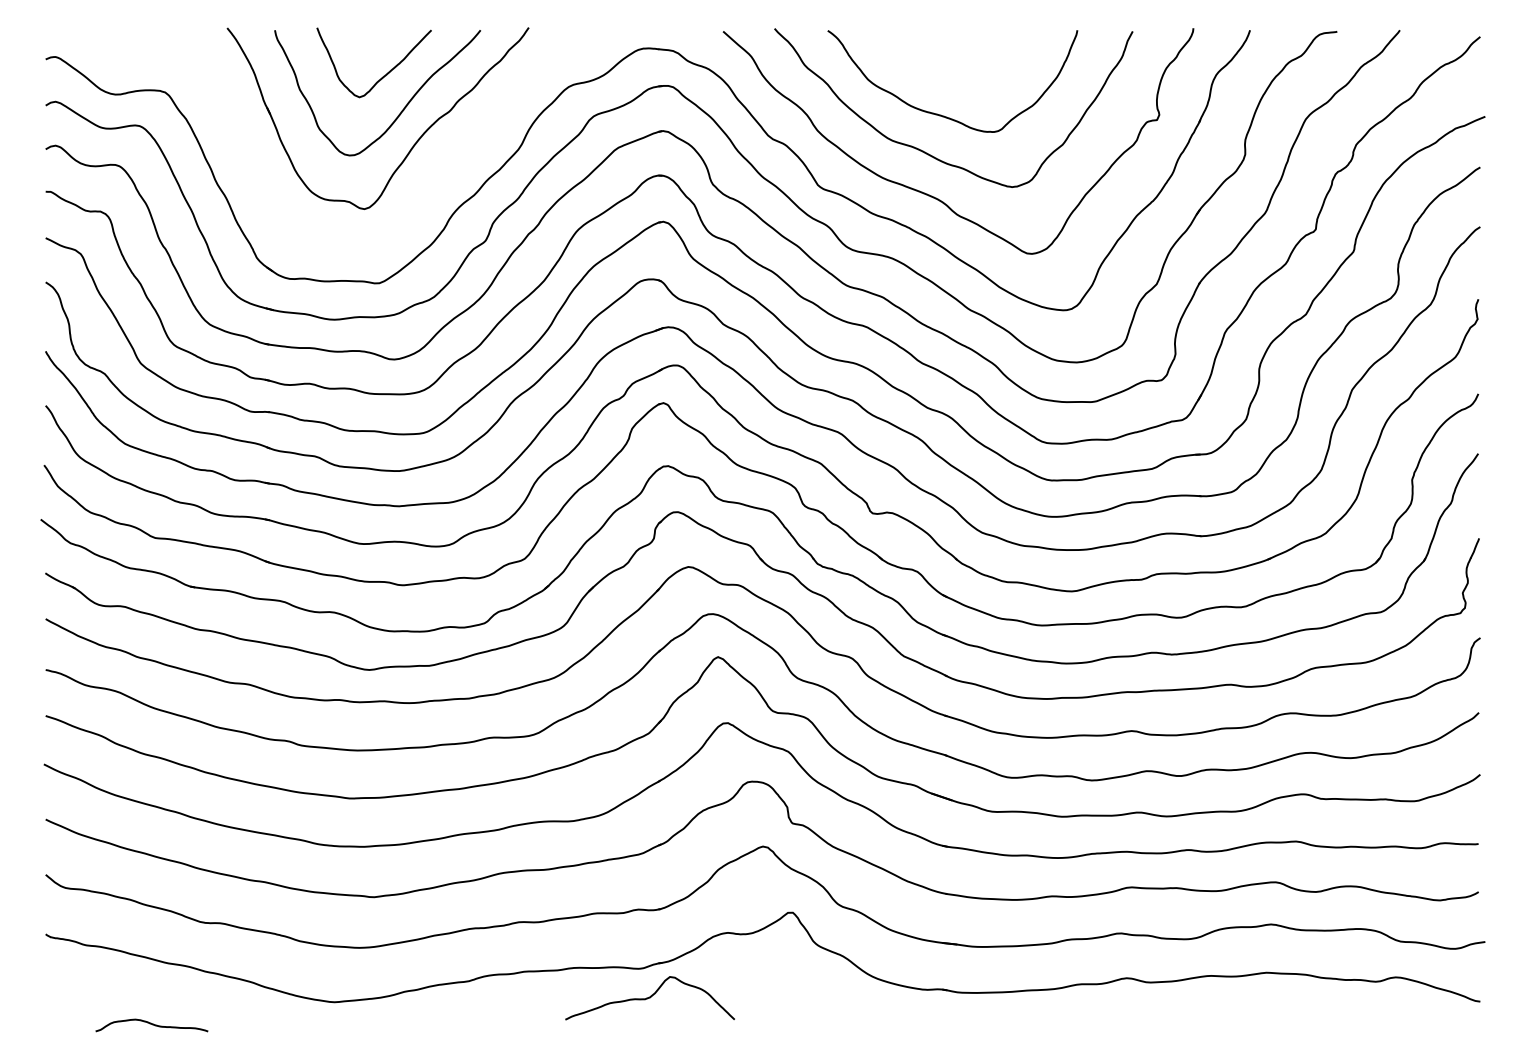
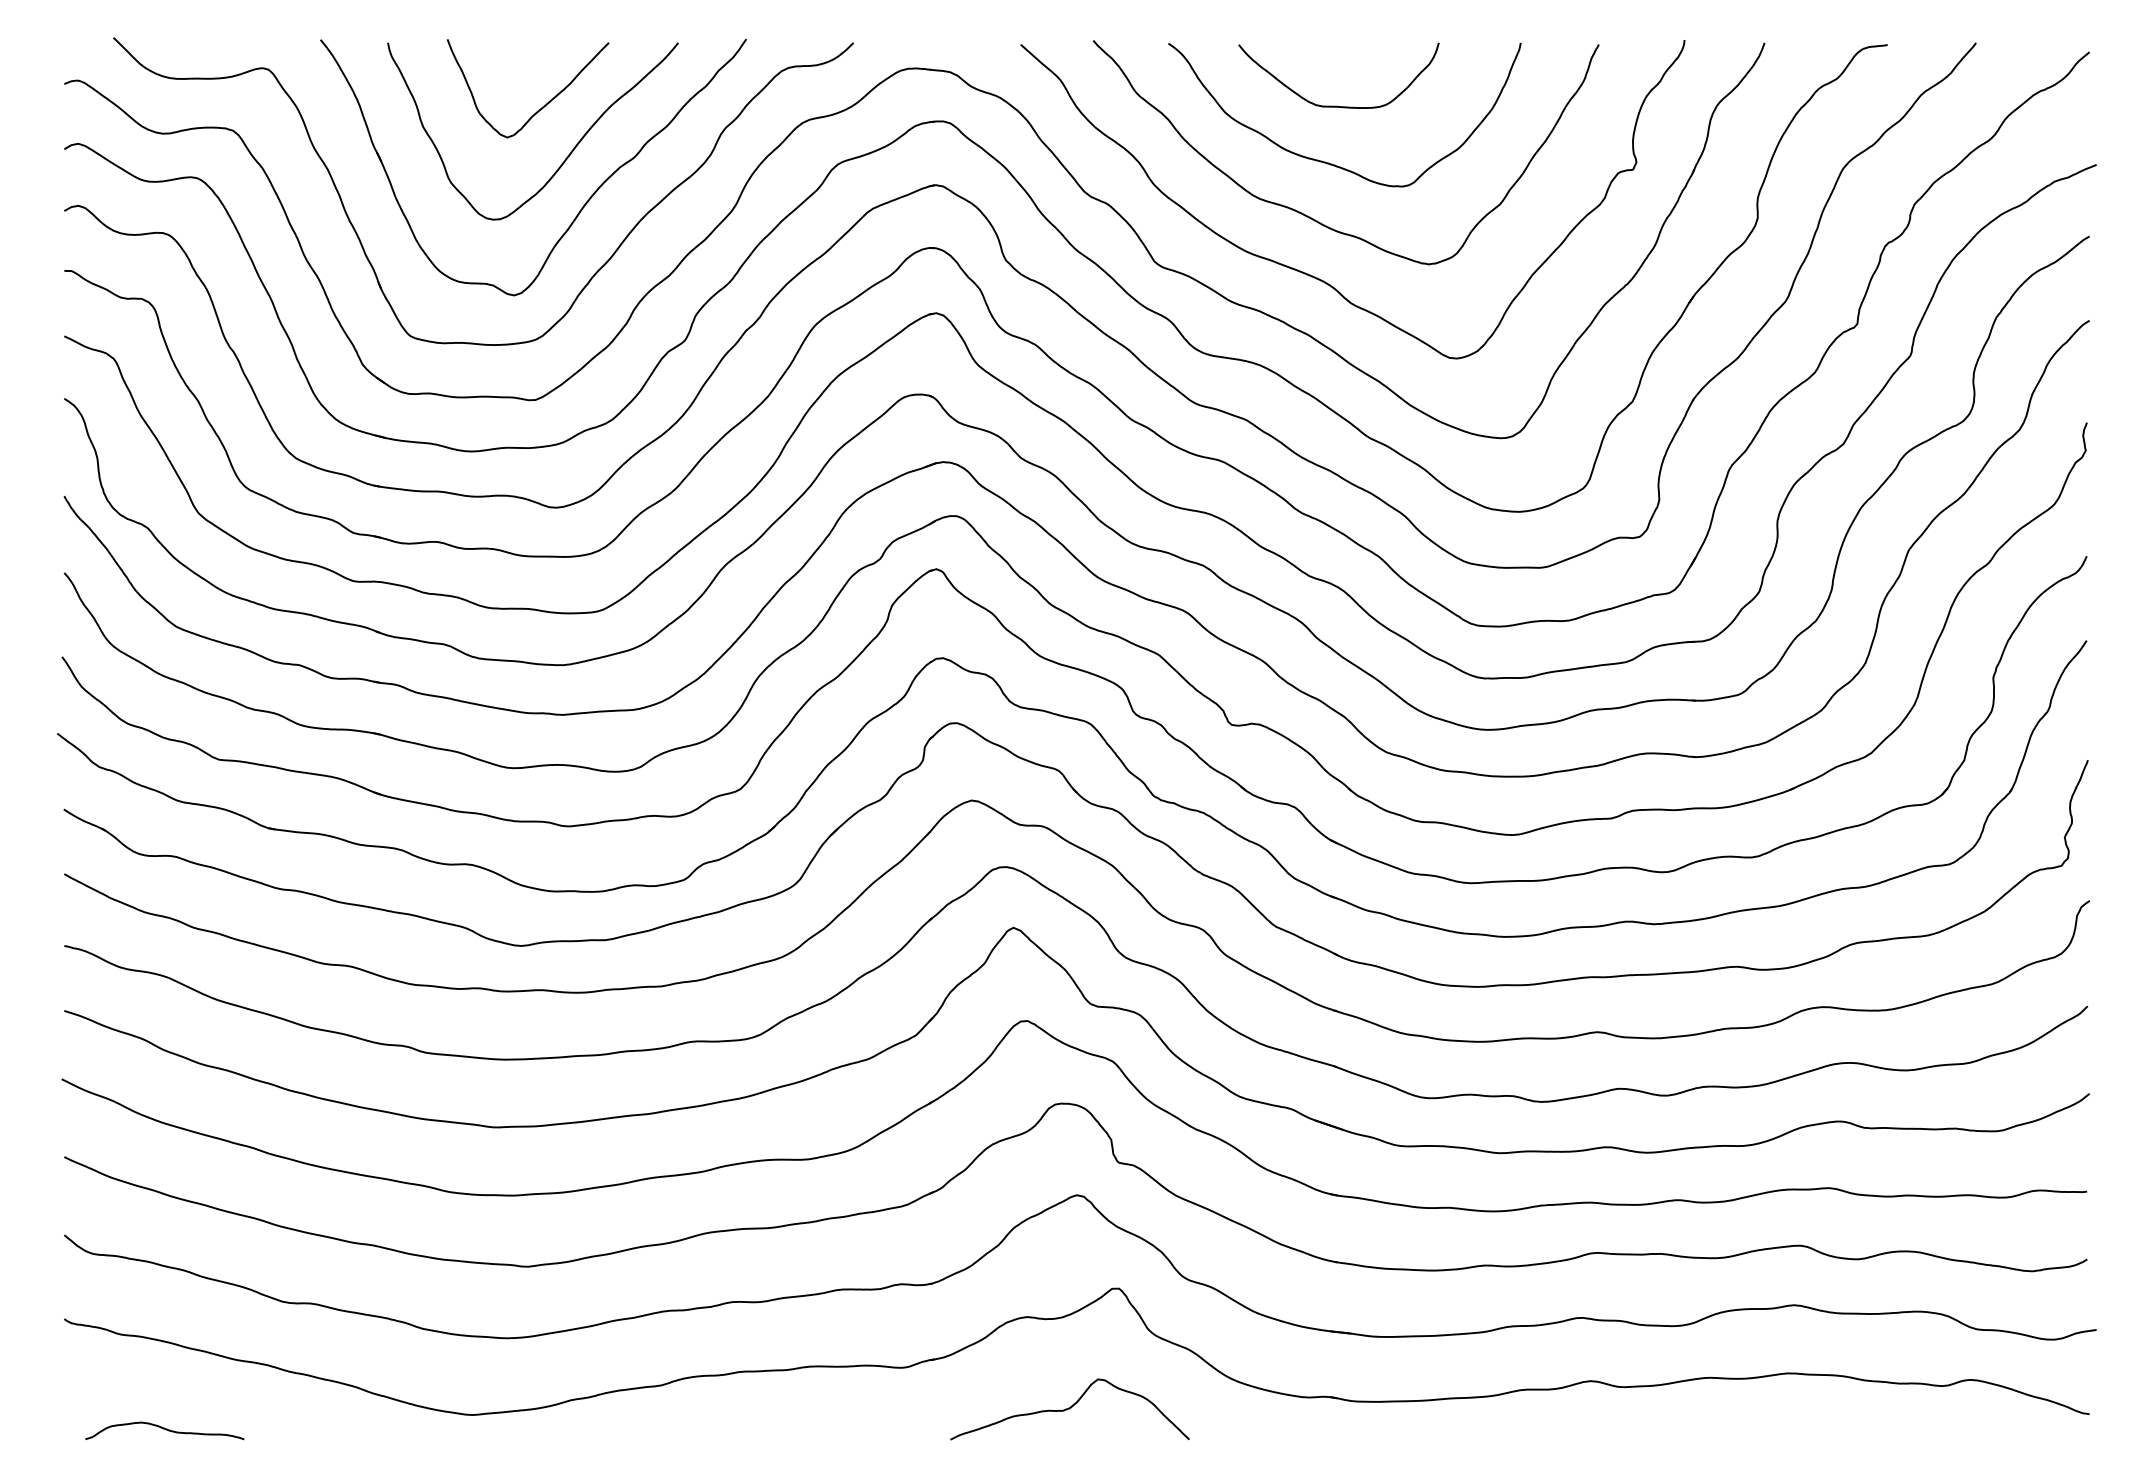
curve: (948, 74) -> (1338, 105), added
part: (256, 170) -> (361, 240), added
curve: (649, 998) -> (1069, 1409), moved
curve: (151, 1024) -> (164, 1429), moved

